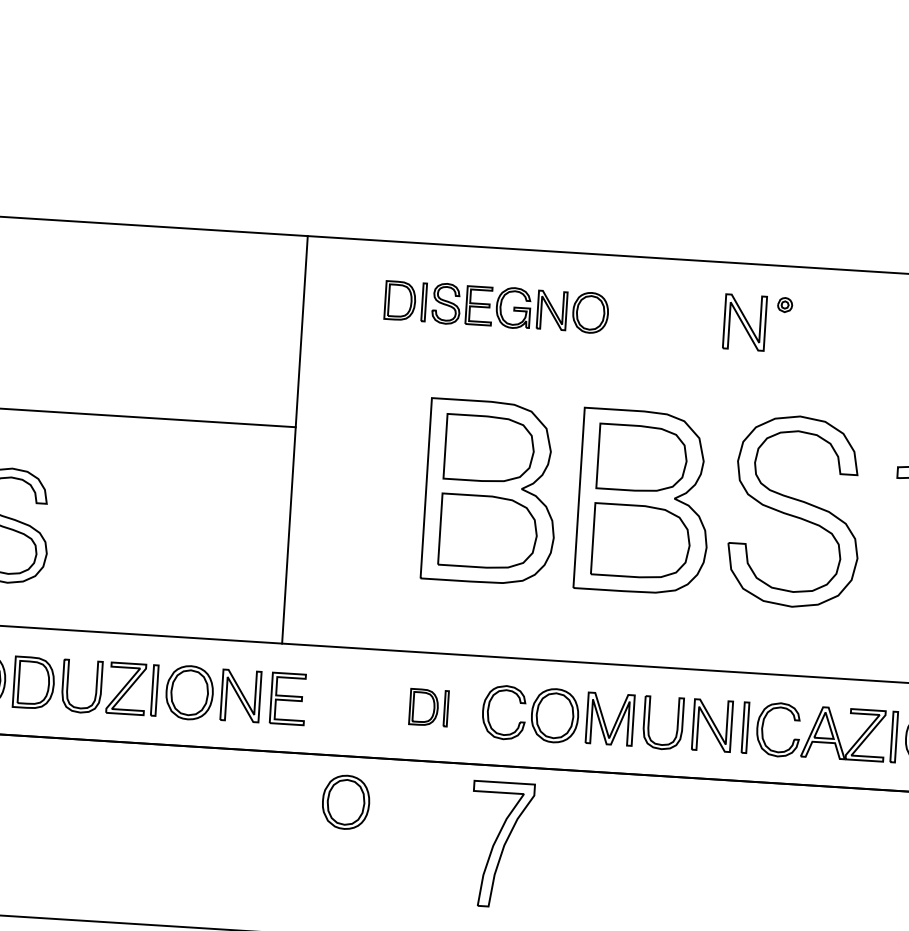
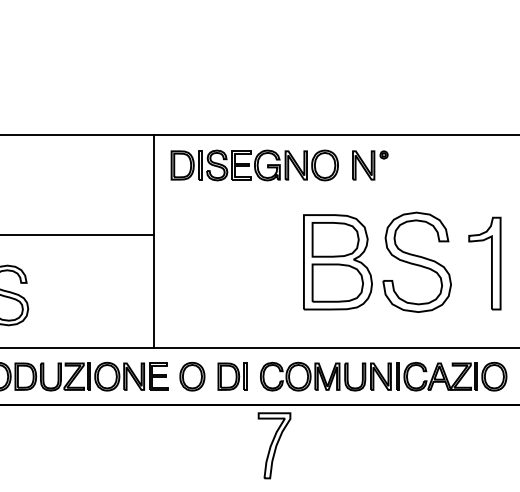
part: (496, 306) -> (254, 165), size x1.43
part: (758, 323) -> (370, 165), moved
part: (490, 492) -> (257, 262), removed
part: (428, 707) -> (232, 376), size x1.43
part: (346, 801) -> (192, 376), moved

